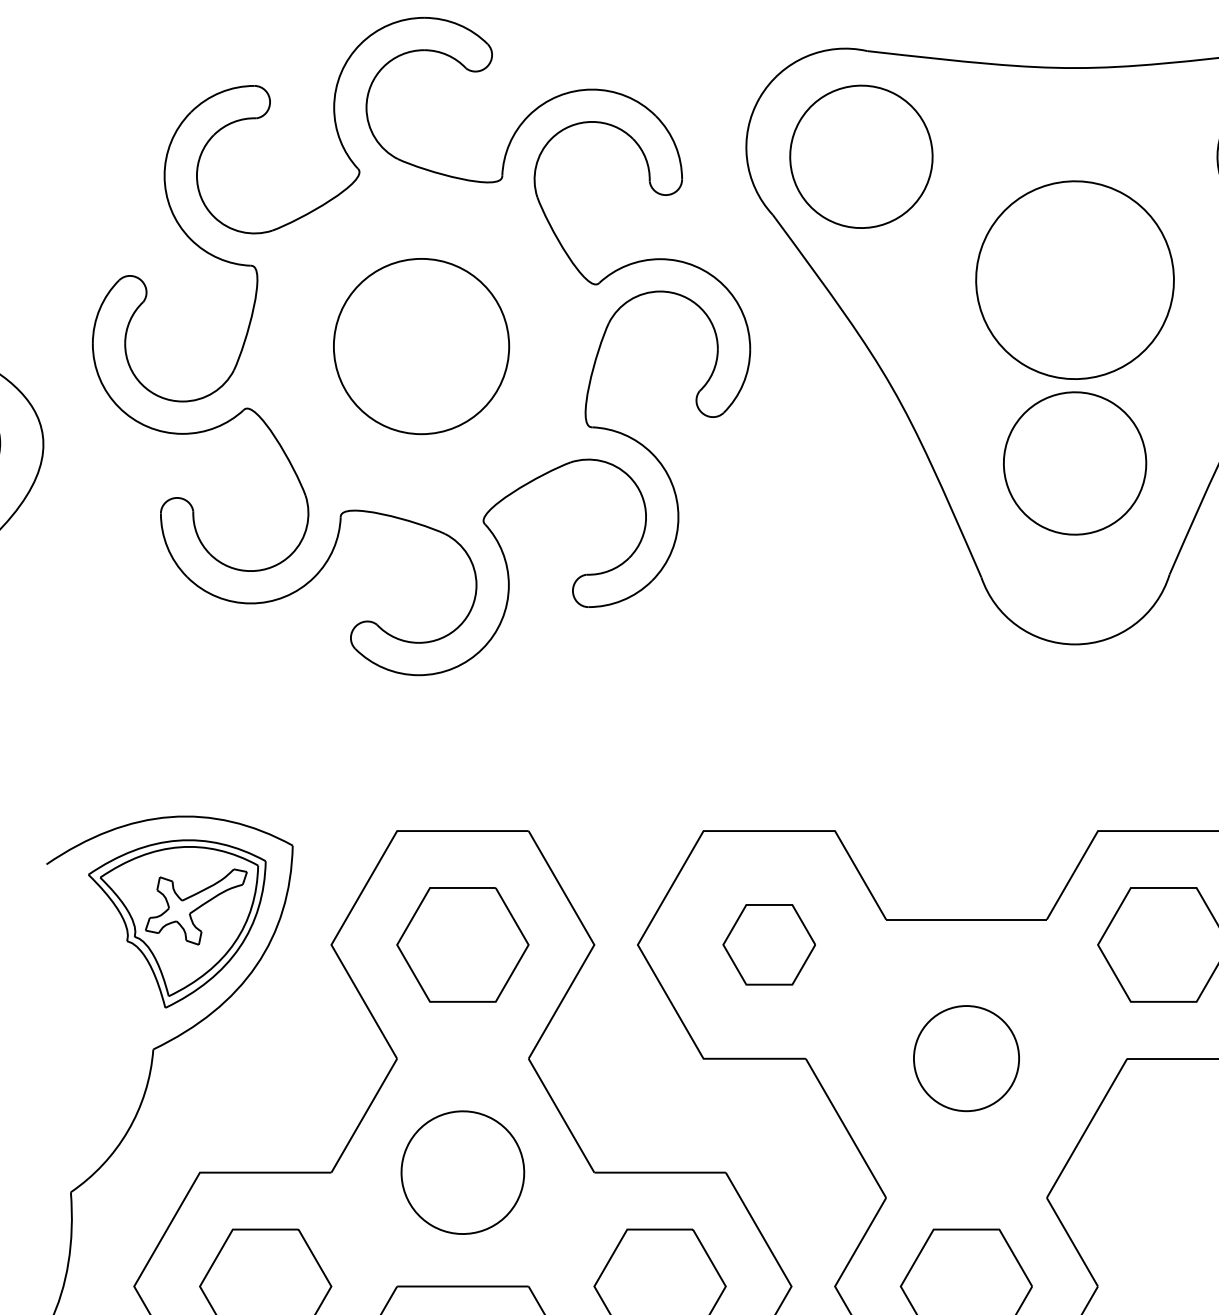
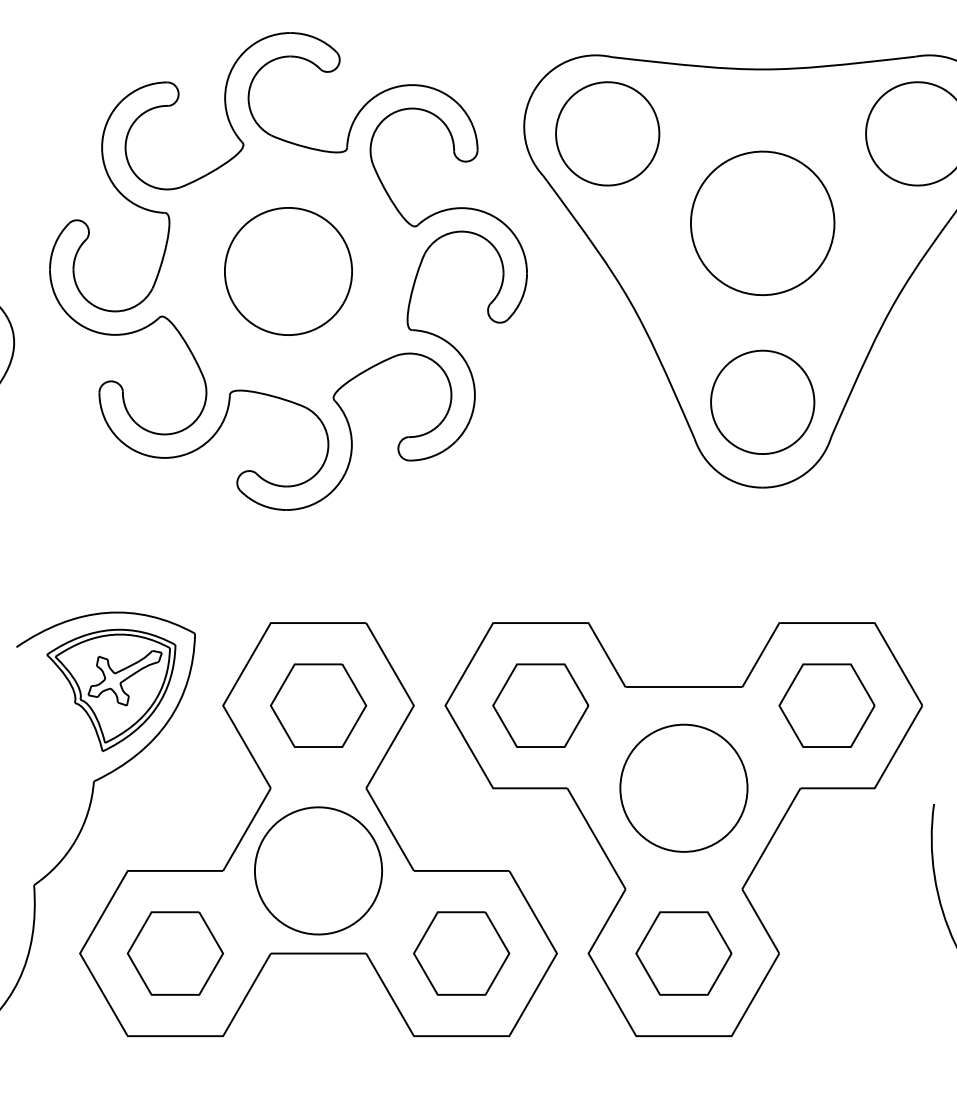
part: (1074, 462) -> (762, 401), moved
part: (768, 944) -> (540, 705), size x1.43
part: (965, 1057) -> (683, 787), size x1.67
part: (462, 1172) -> (318, 870), size x1.43

